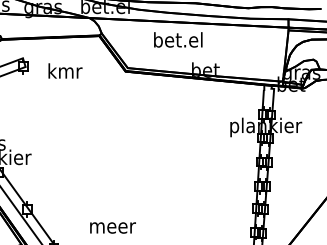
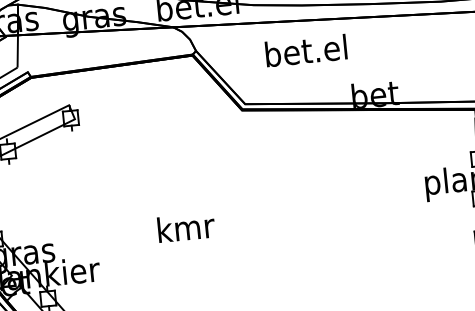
text: (178, 39) -> (306, 50), moved
text: (65, 70) -> (186, 226), moved

